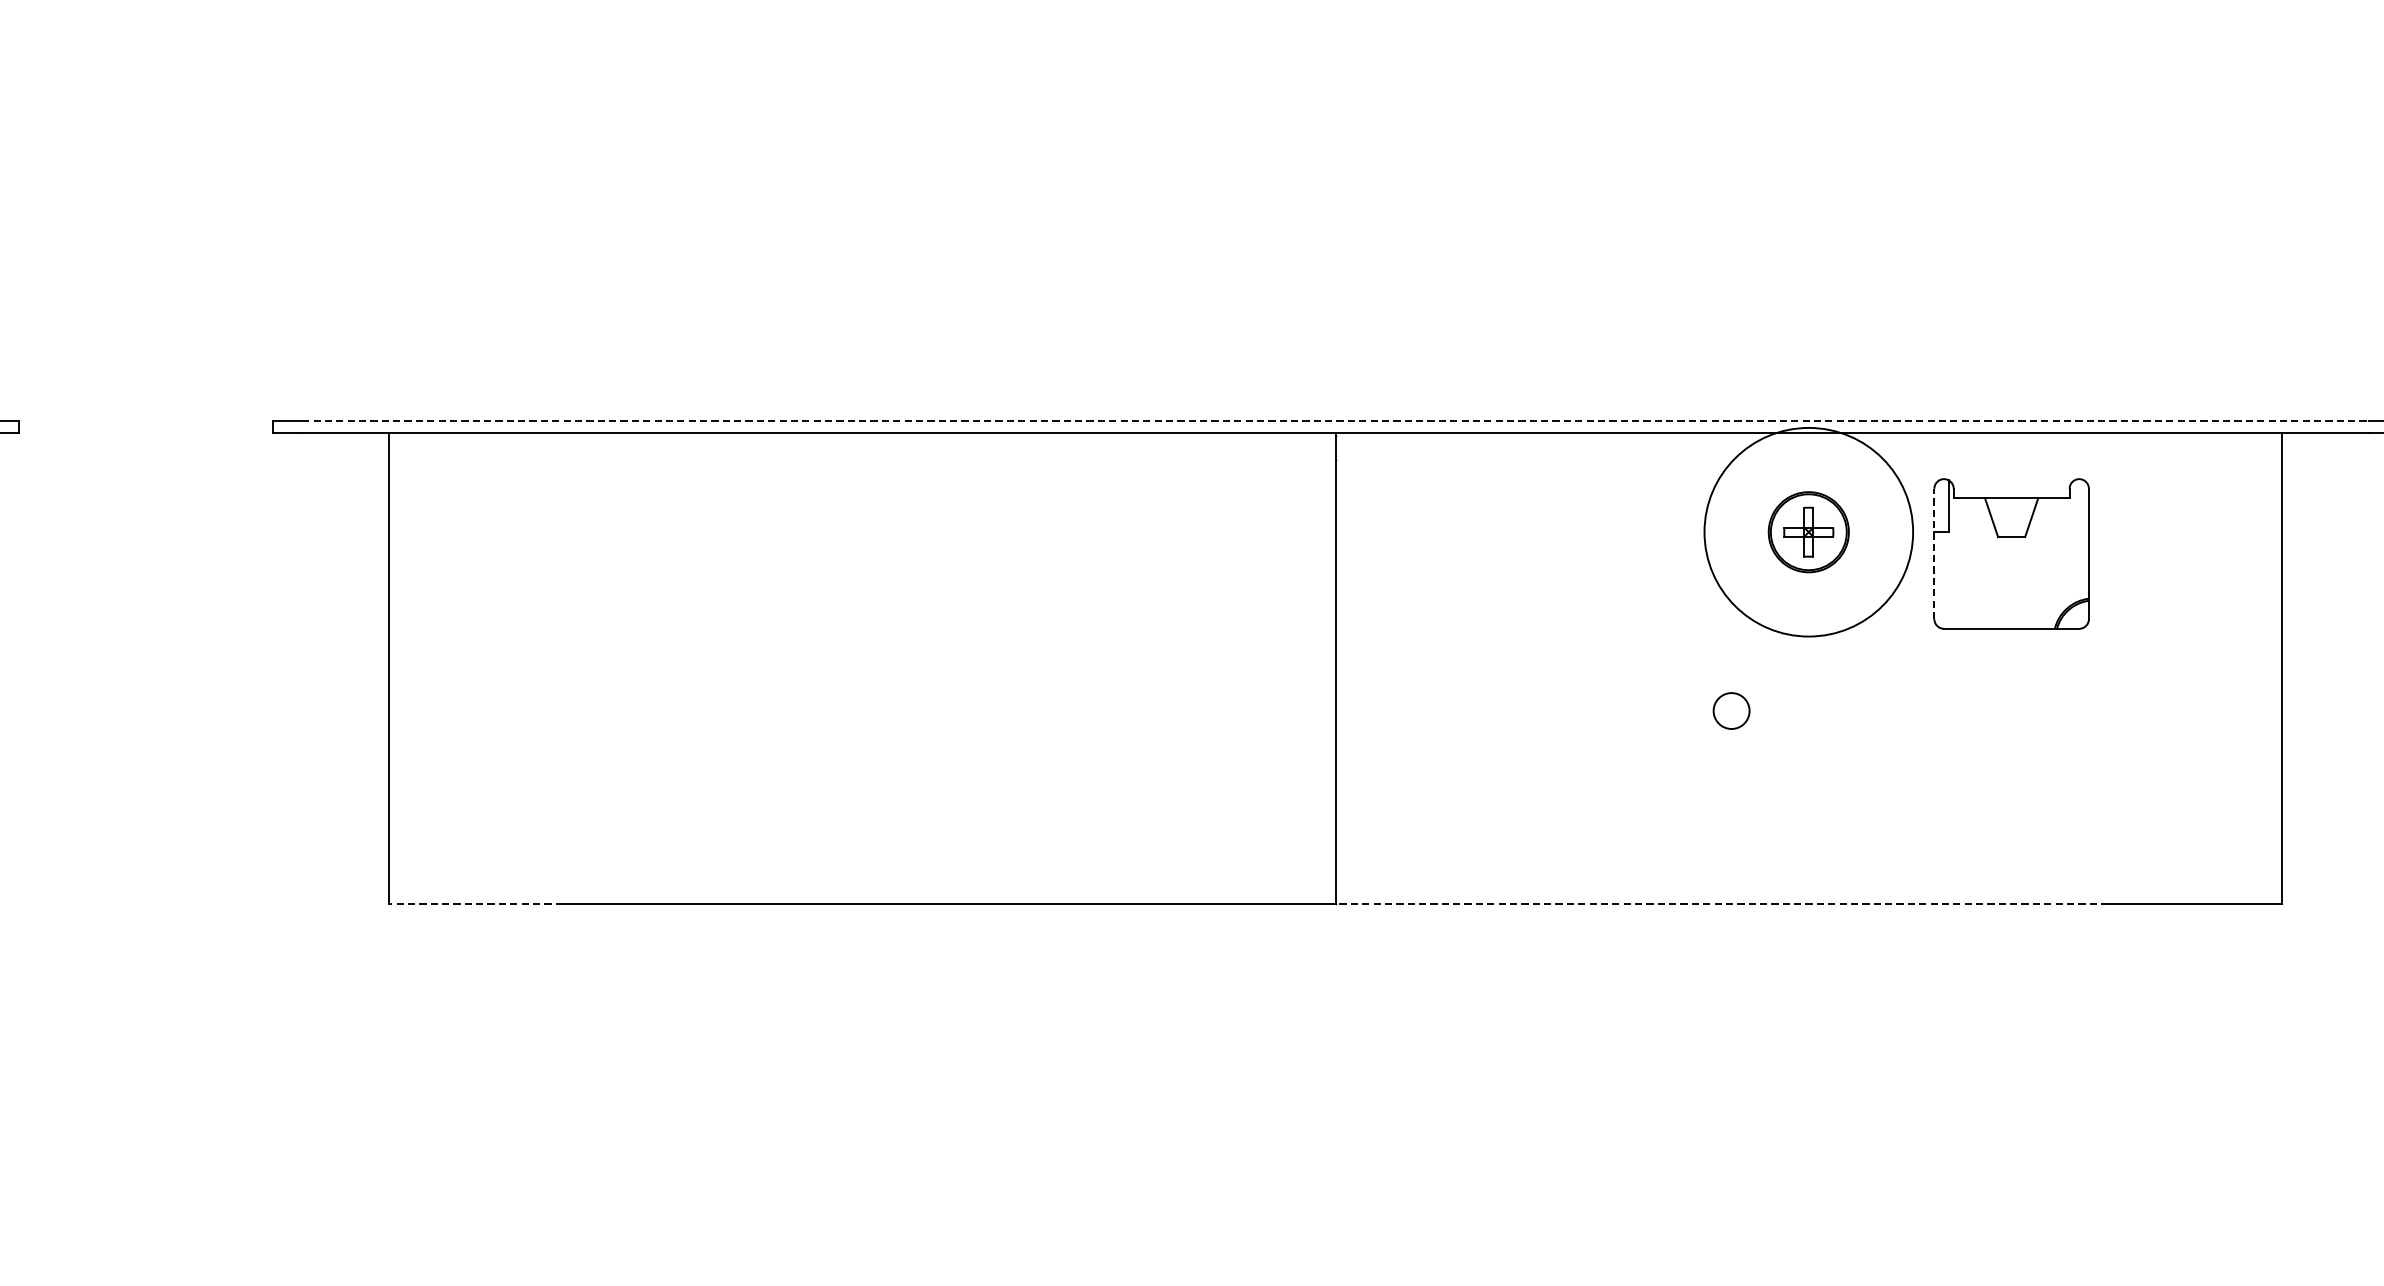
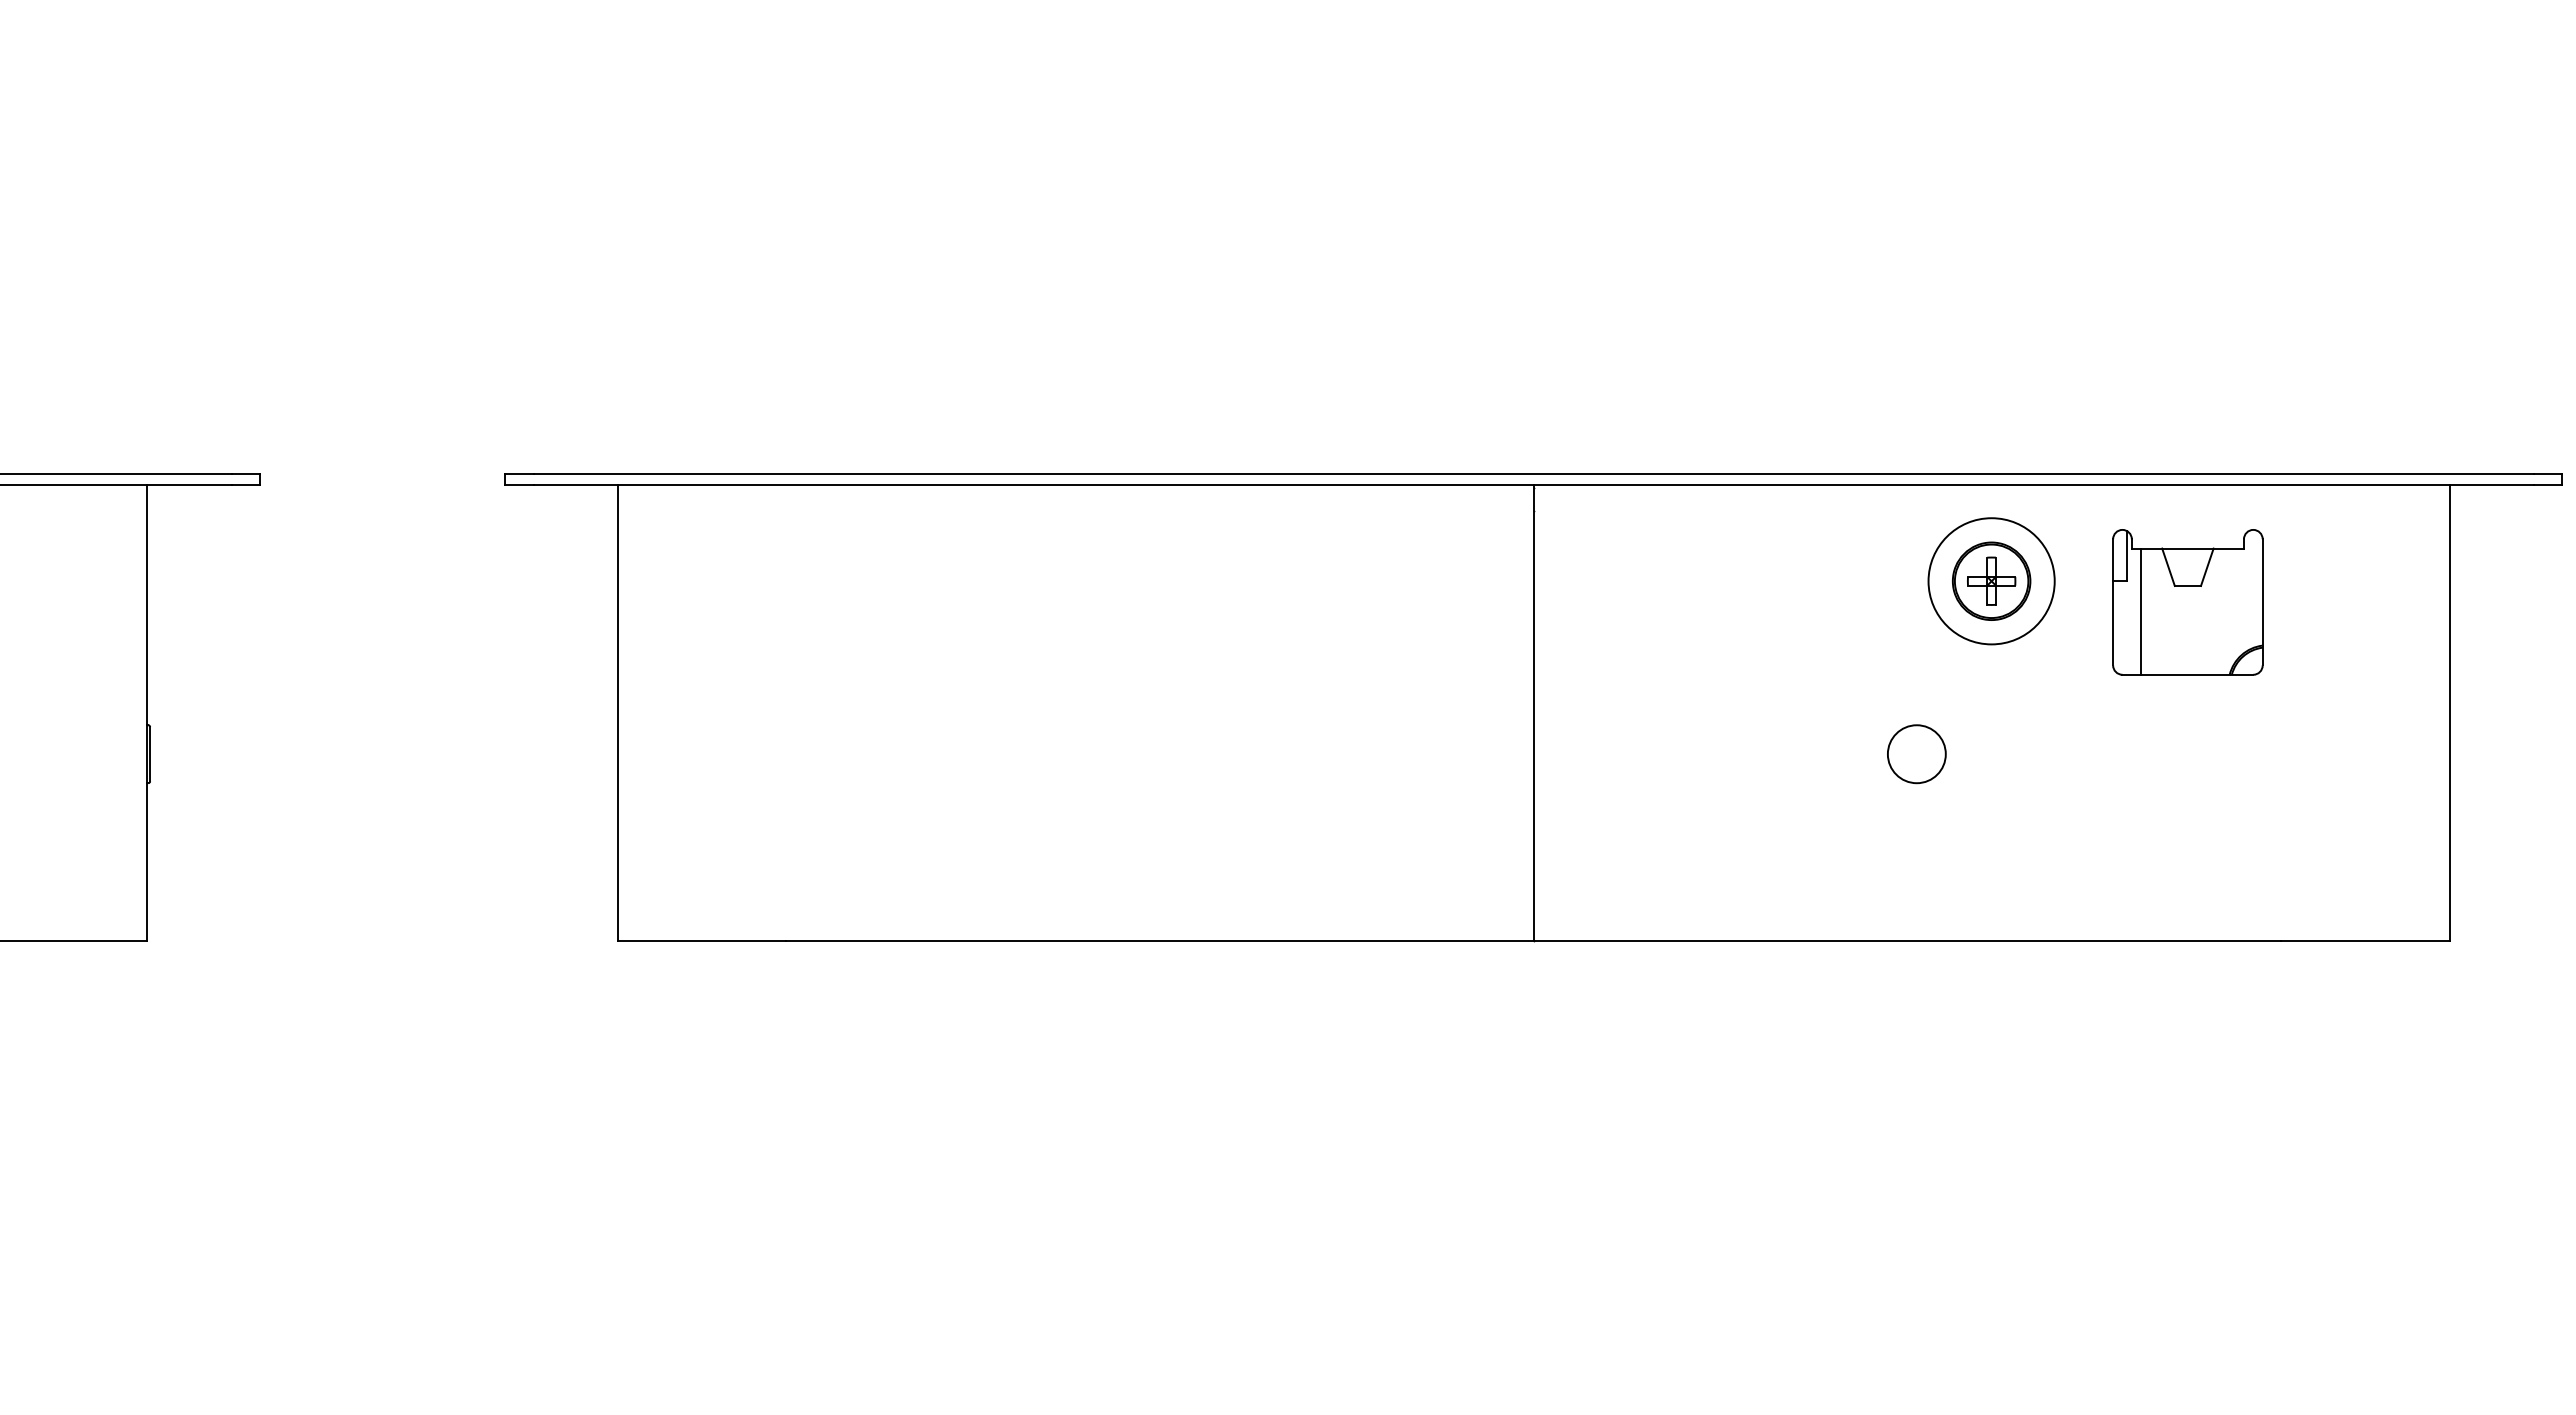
line: (1336, 420) -> (1534, 473), dashed -> solid
circle: (1808, 532) -> (1991, 581), size x0.62
line: (1934, 553) -> (2113, 601), dashed -> solid
line: (1963, 563) -> (2141, 611), added
circle: (1731, 711) -> (1916, 754), size x1.67
line: (475, 904) -> (701, 941), dashed -> solid
line: (1721, 904) -> (1907, 941), dashed -> solid

